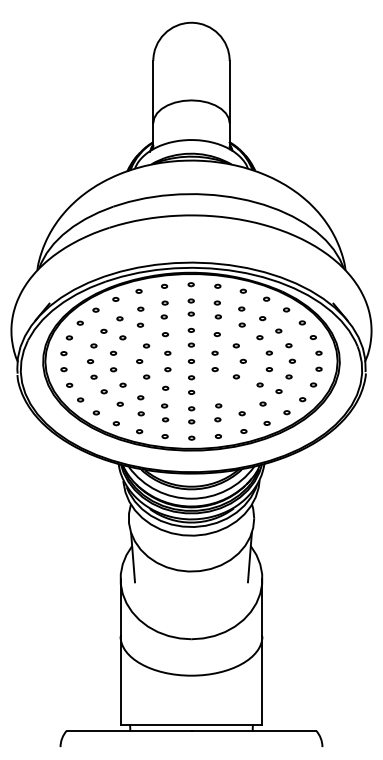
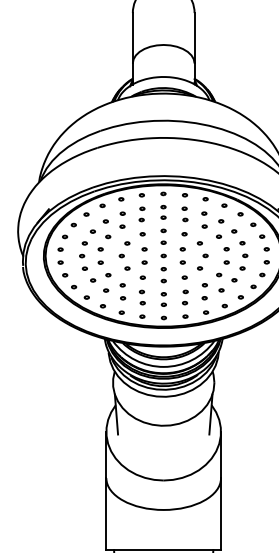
part: (217, 387) -> (184, 277), added
part: (242, 397) -> (204, 285), added

